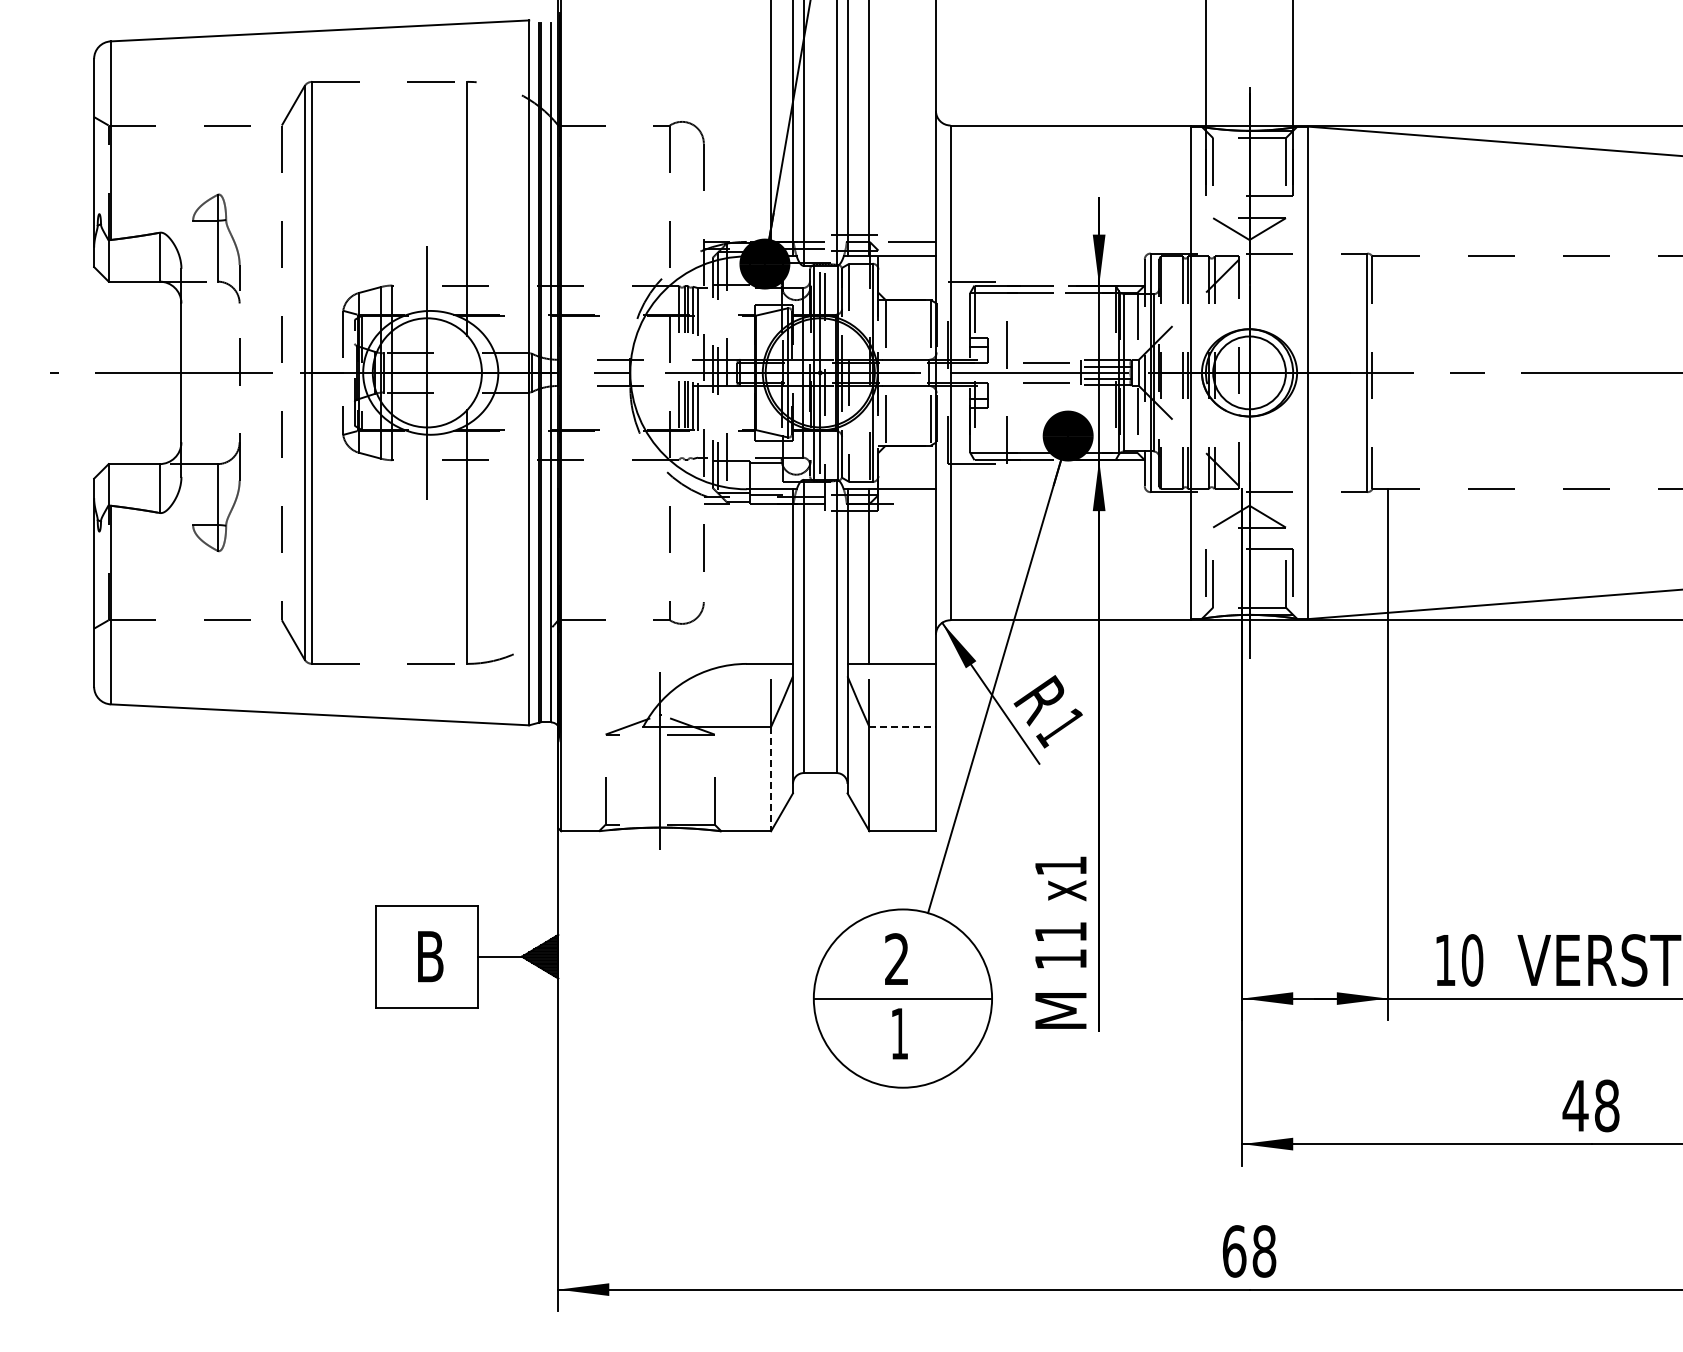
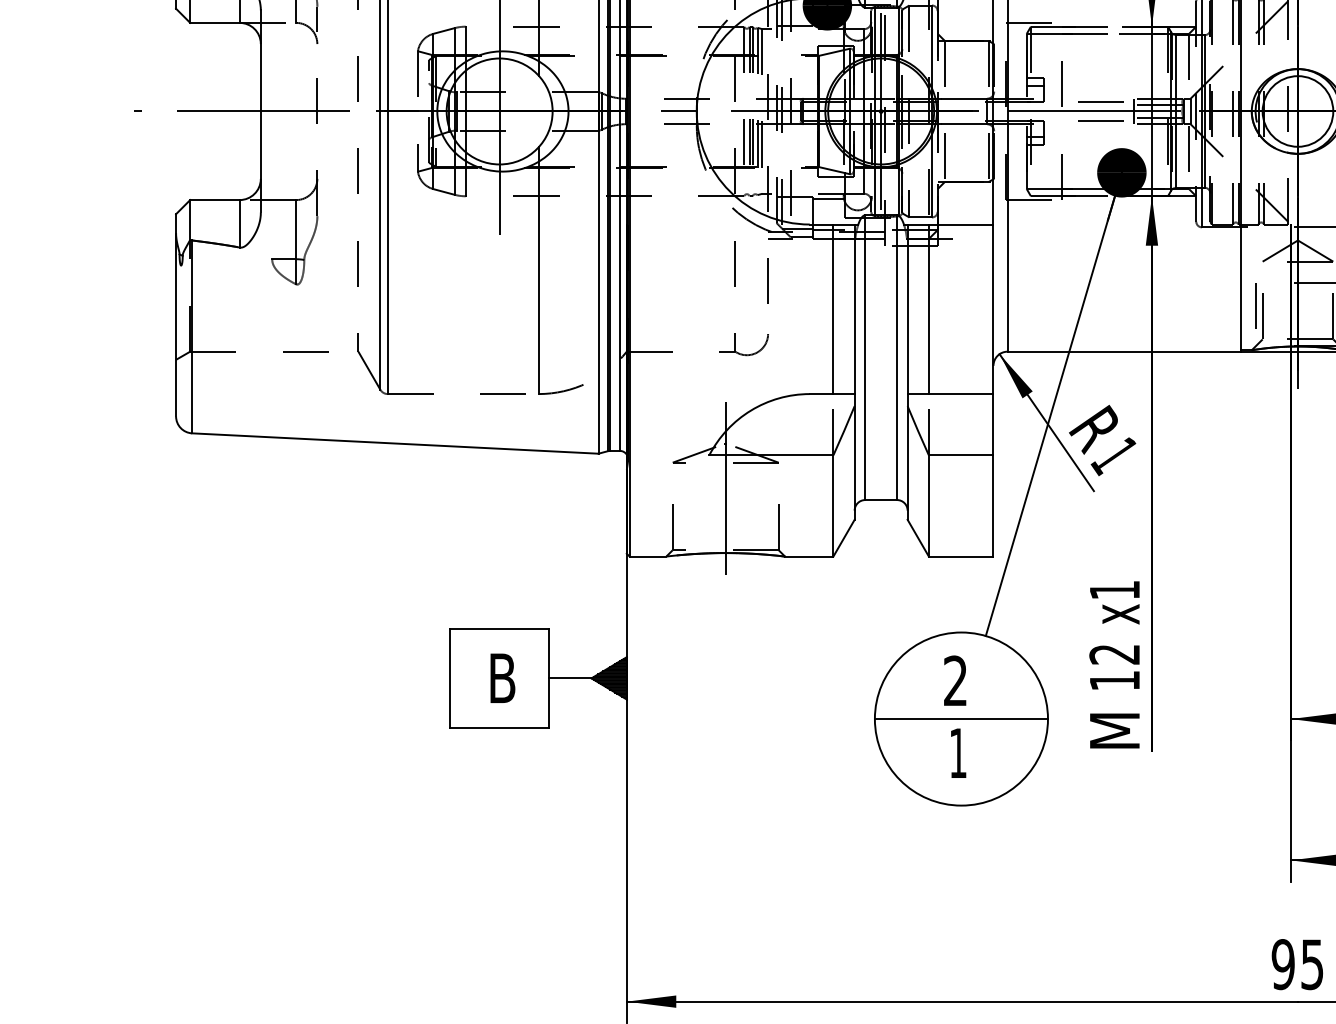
line: (771, 576) -> (833, 309), added
line: (903, 727) -> (961, 455), dashed -> solid
line: (771, 779) -> (833, 506), dashed -> solid
text: (1060, 932) -> (1114, 654), 11 -> 12
text: (1249, 1251) -> (1297, 964), 68 -> 95

